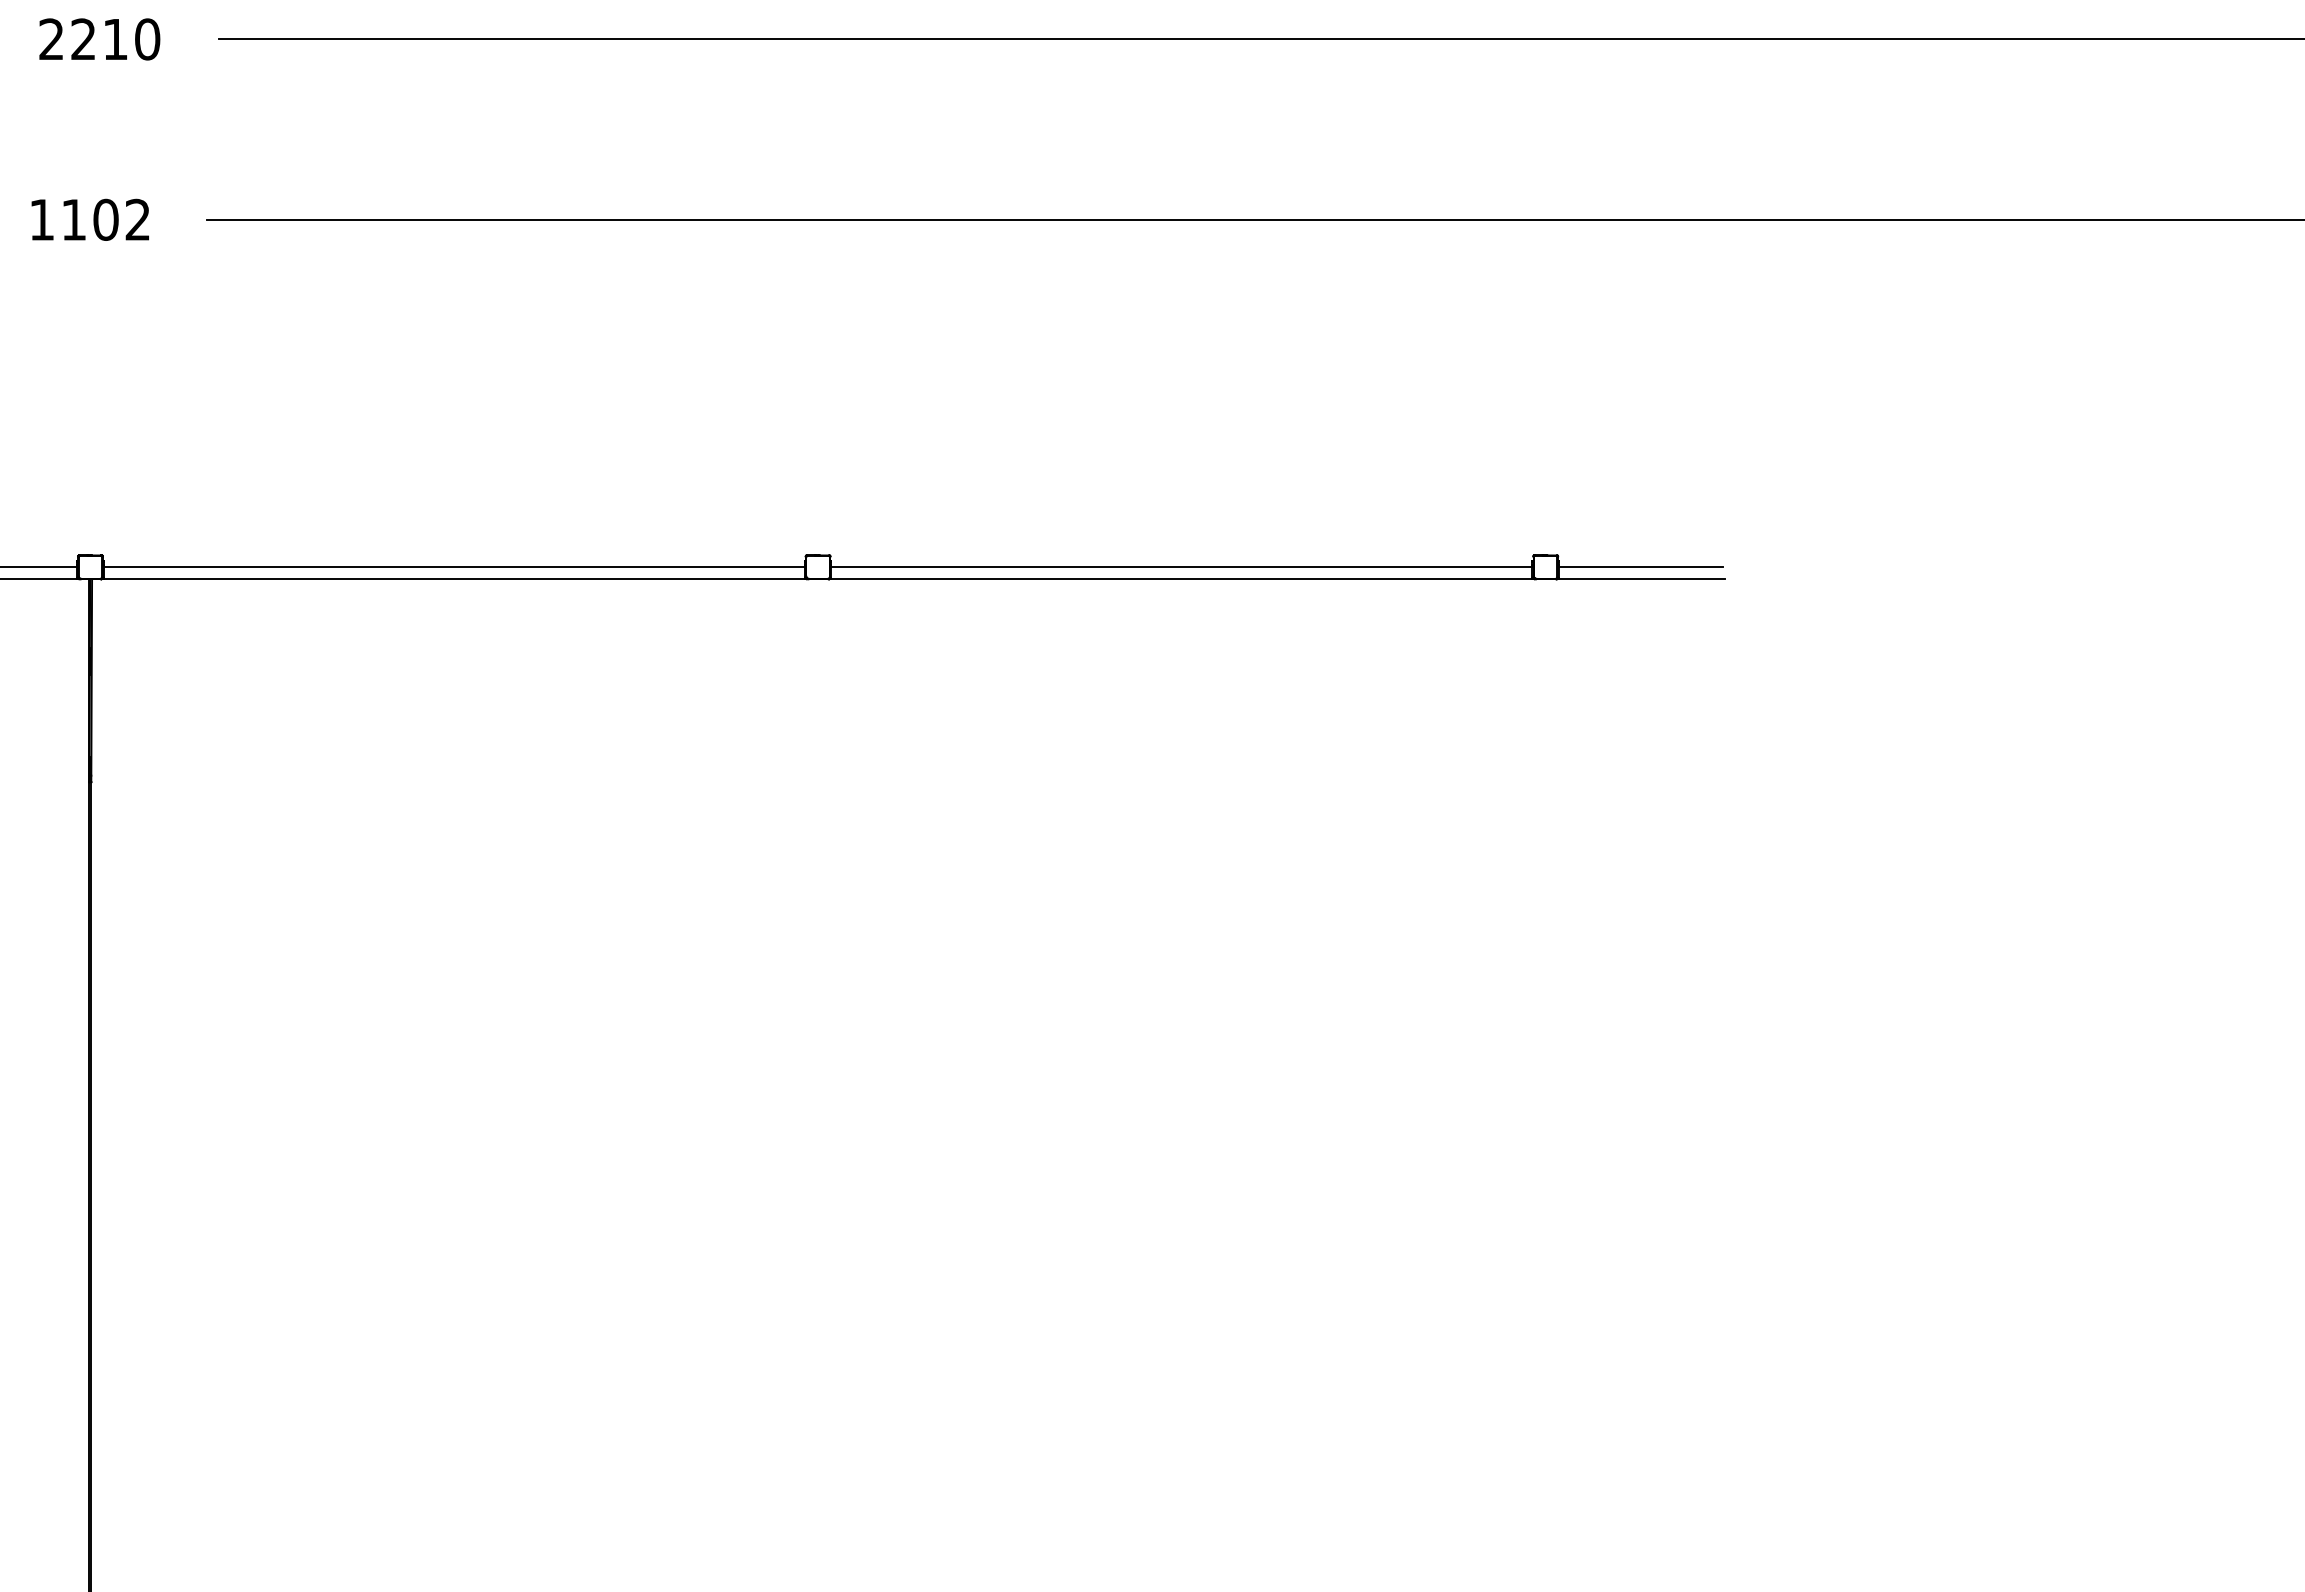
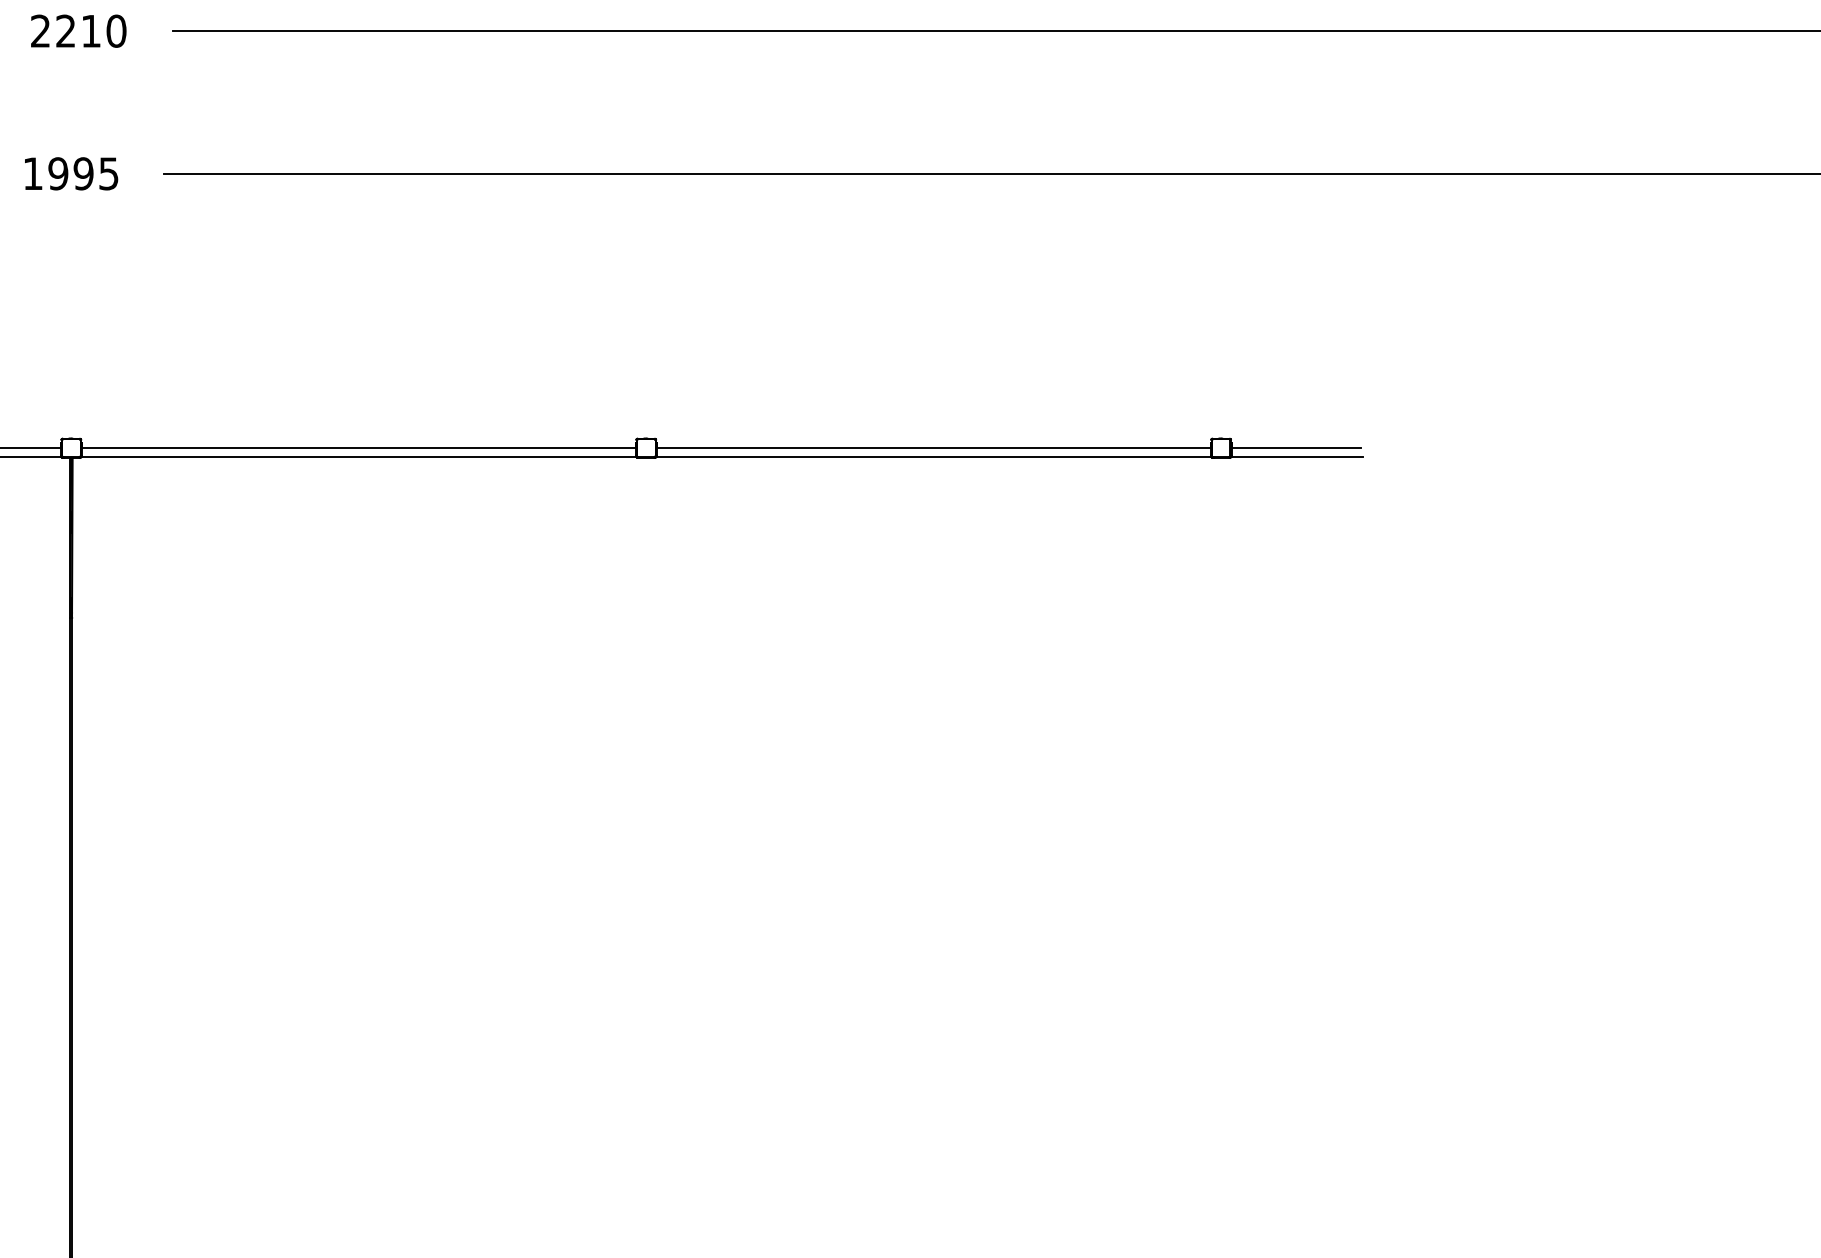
text: (105, 219) -> (83, 173), 1102 -> 1995

